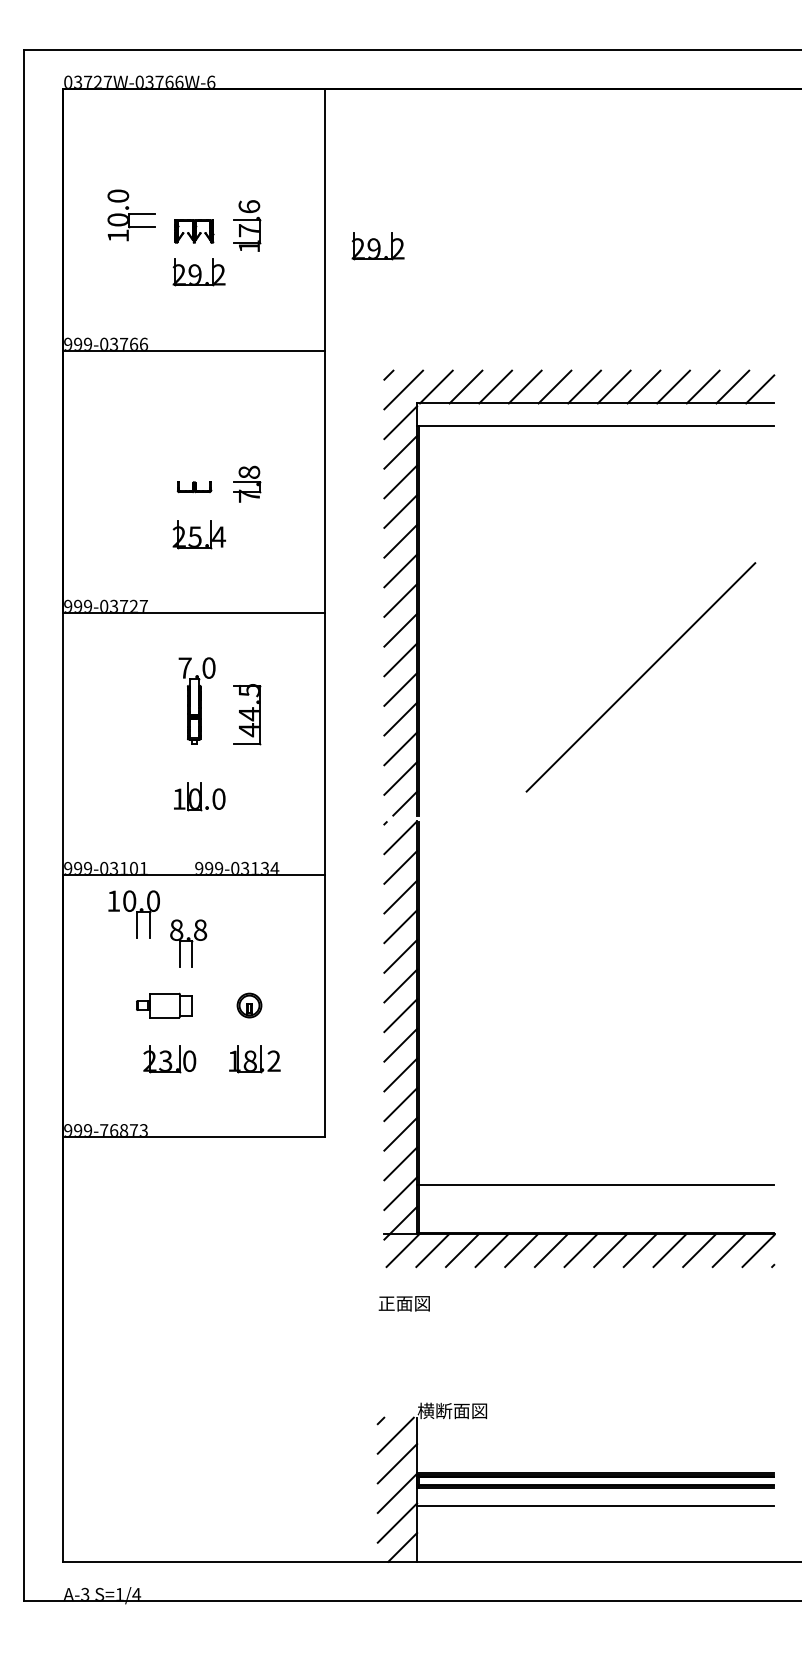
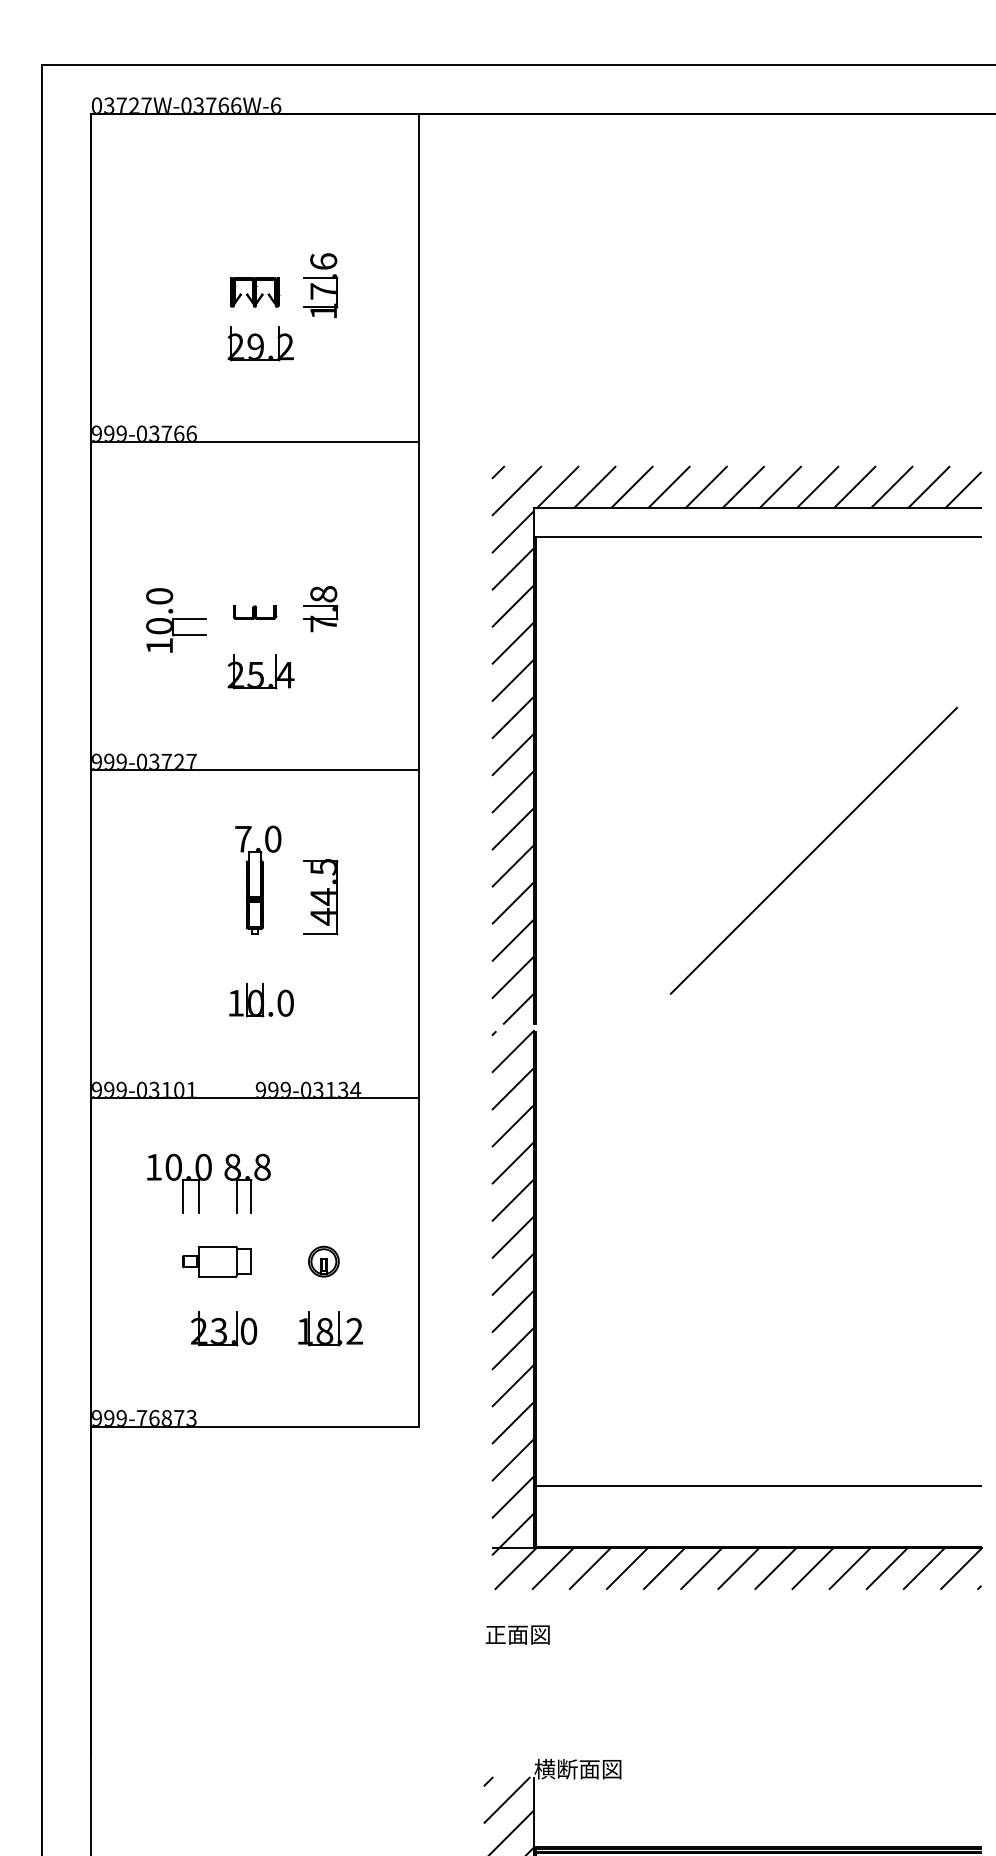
part: (131, 215) -> (176, 620), moved
part: (377, 246) -> (484, 311), removed
part: (133, 914) -> (178, 1183), moved

